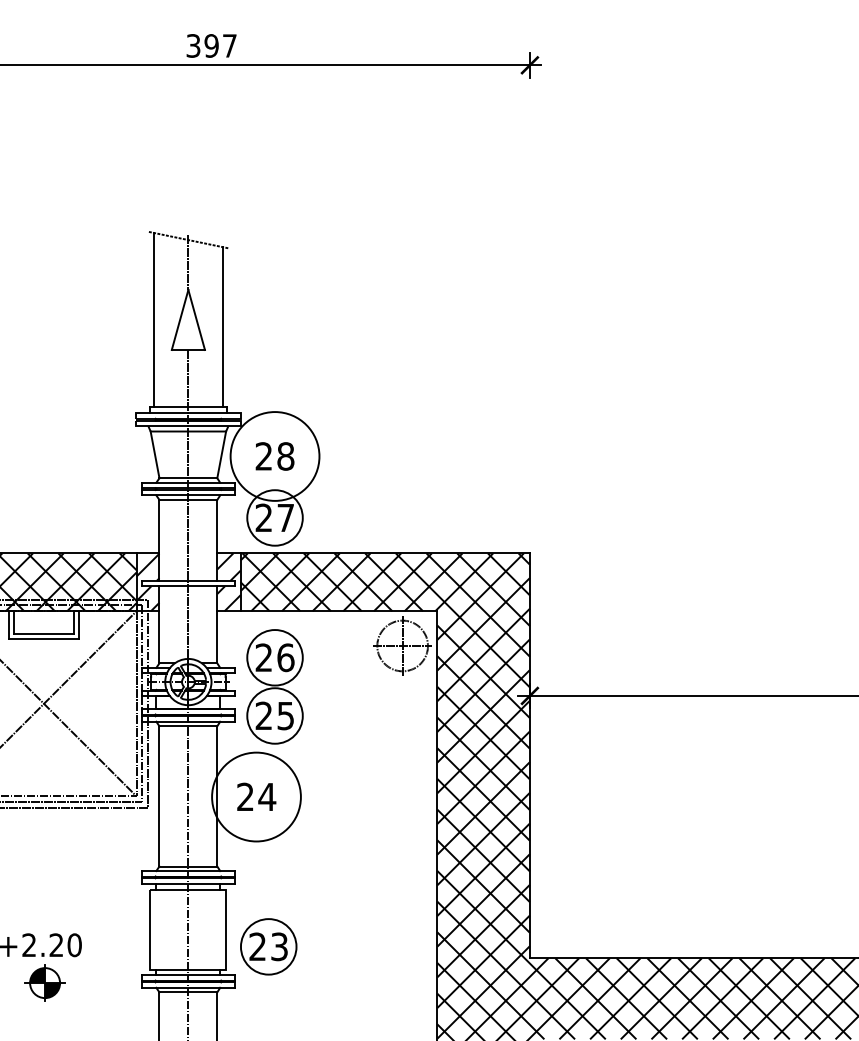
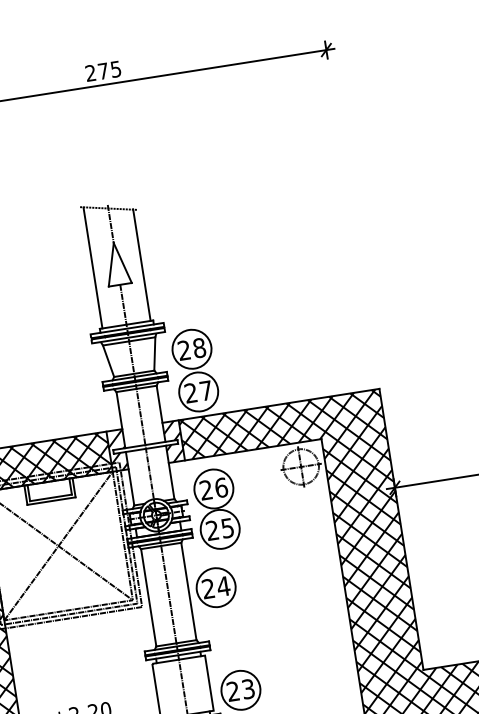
text: (211, 45) -> (103, 70), 397 -> 275
circle: (274, 456) -> (191, 349), size x0.62
circle: (256, 796) -> (216, 587), size x0.62

